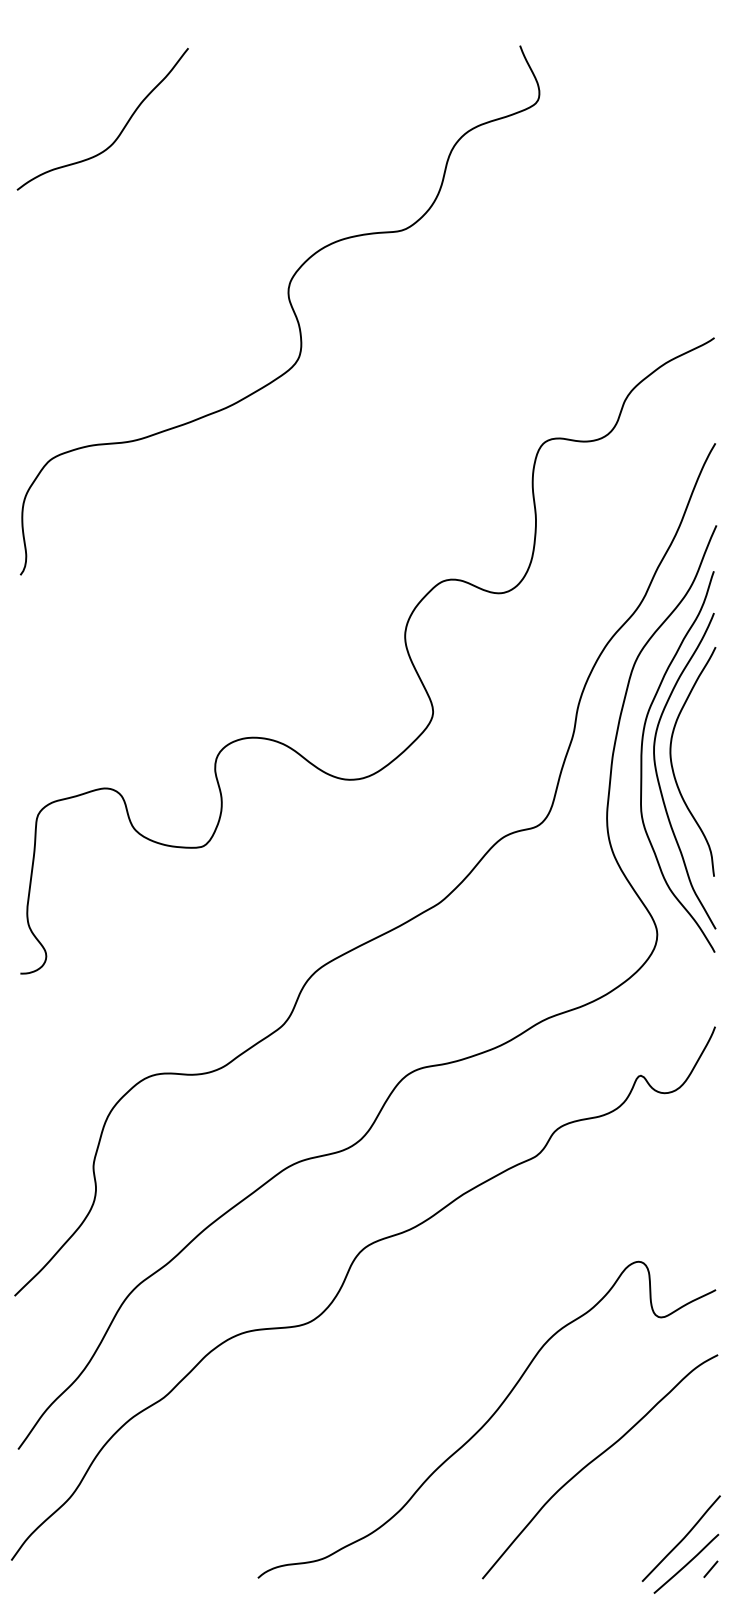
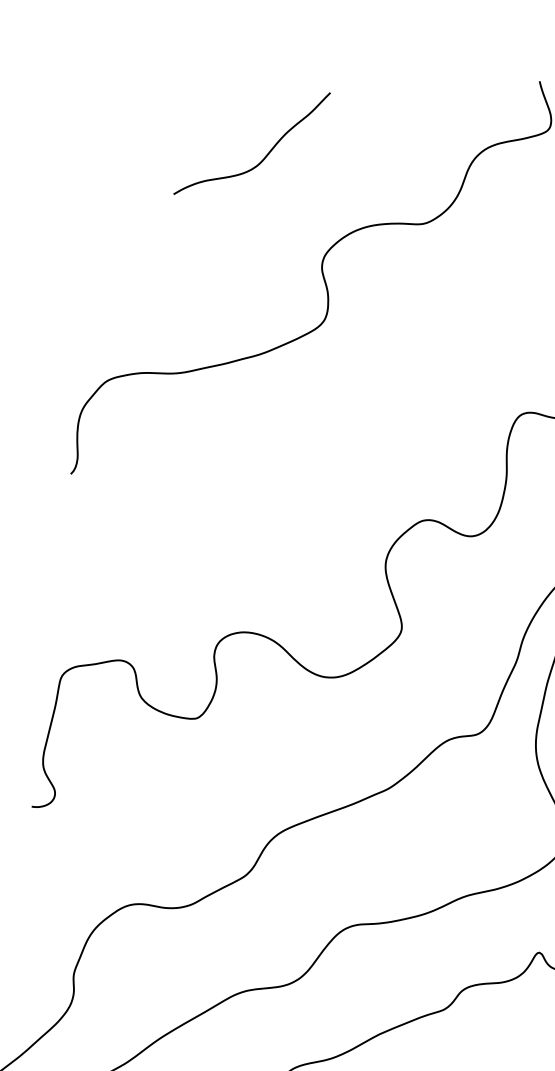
curve: (120, 131) -> (265, 155), moved

